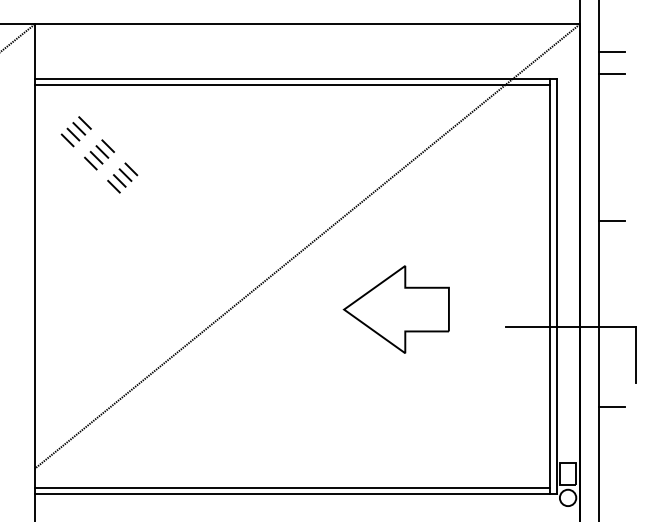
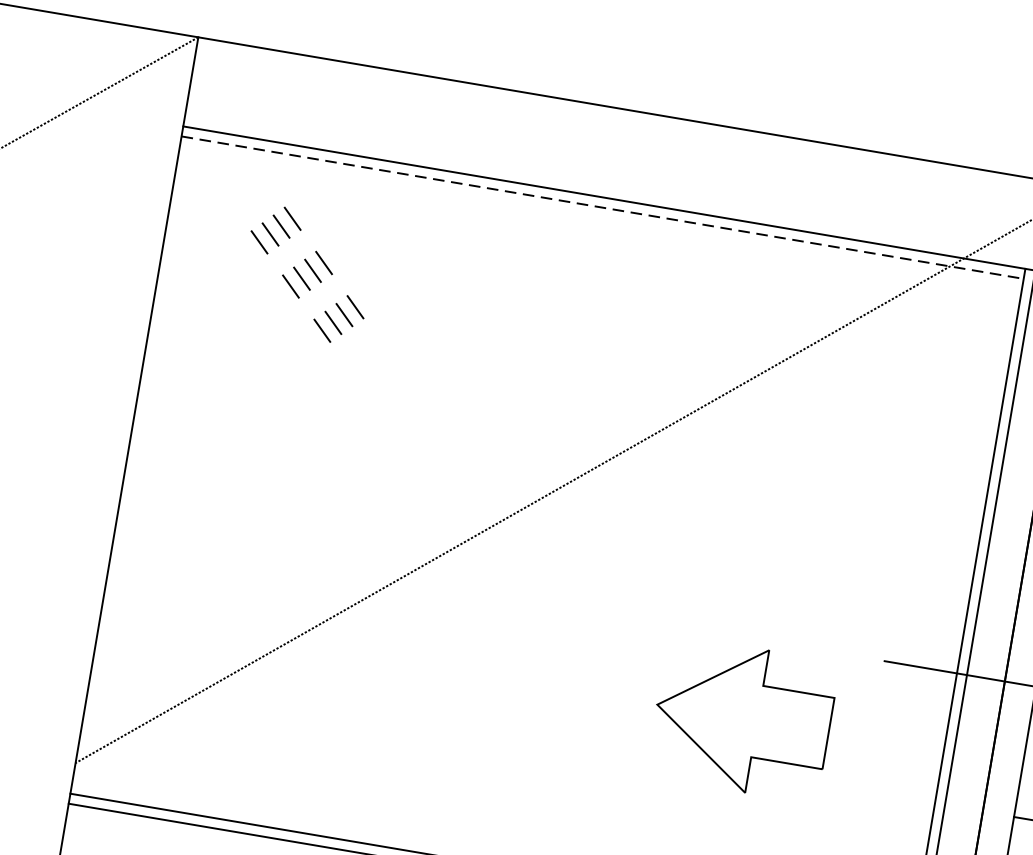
line: (292, 85) -> (602, 208), solid -> dashed
part: (99, 154) -> (307, 274), moved
part: (395, 309) -> (741, 718), moved

